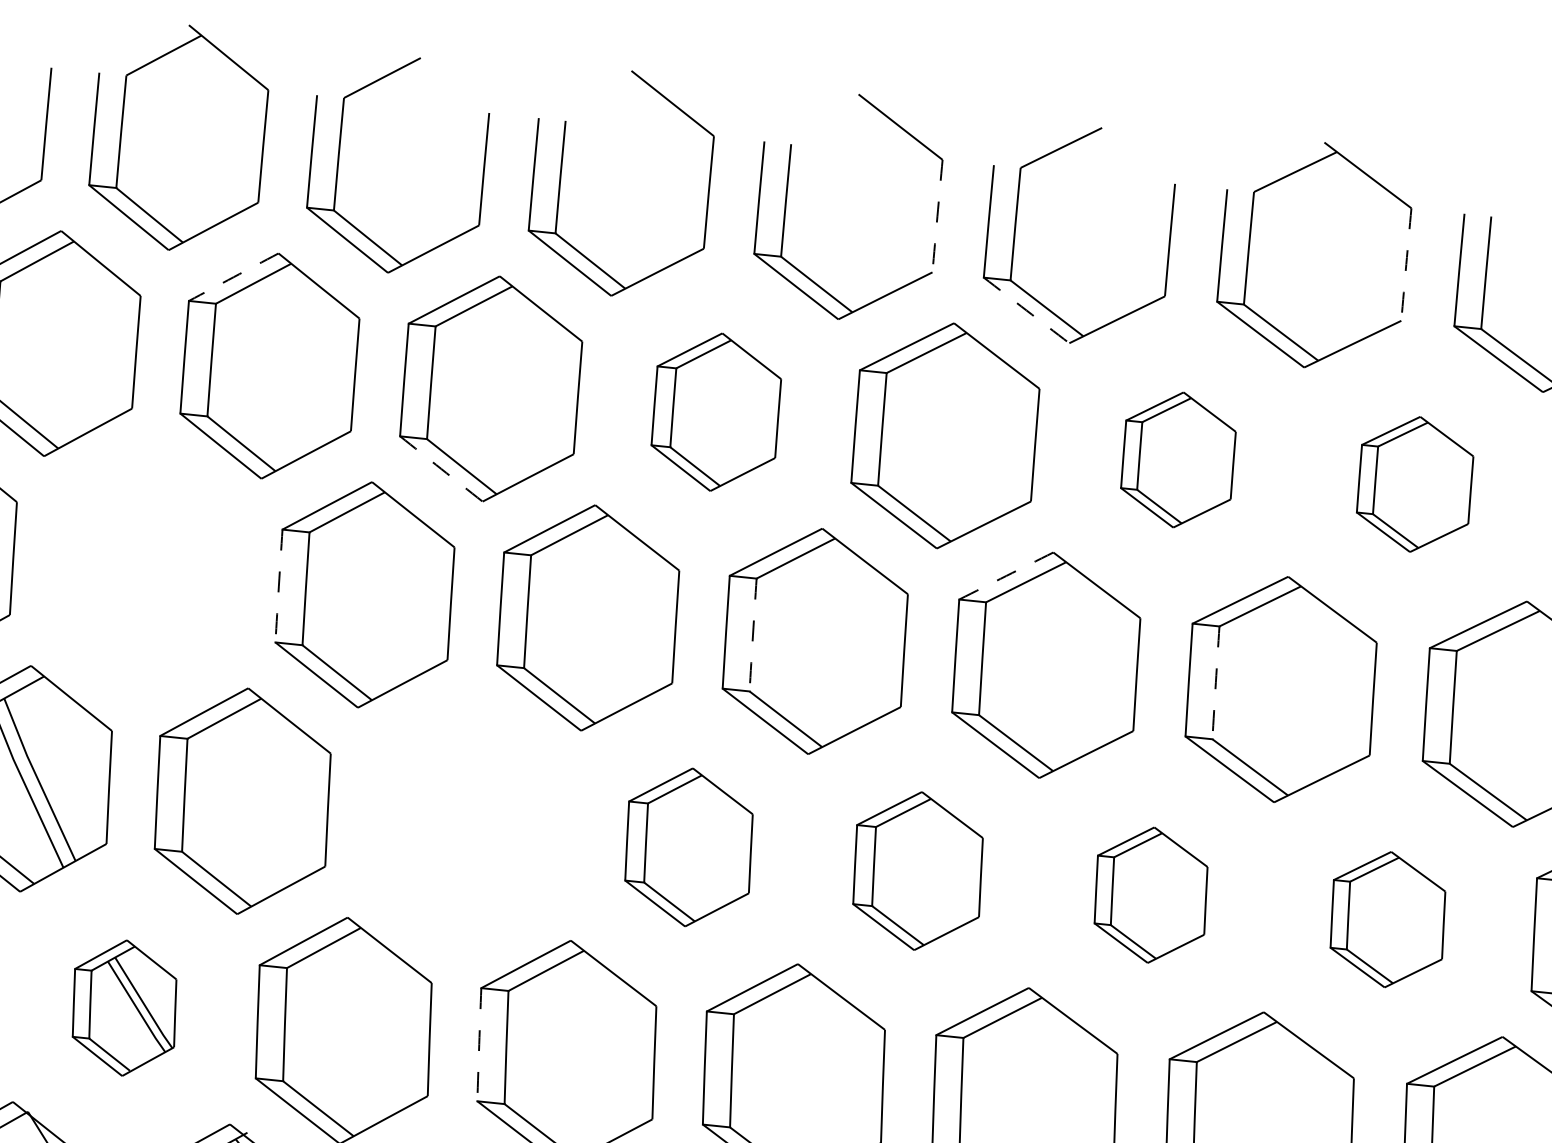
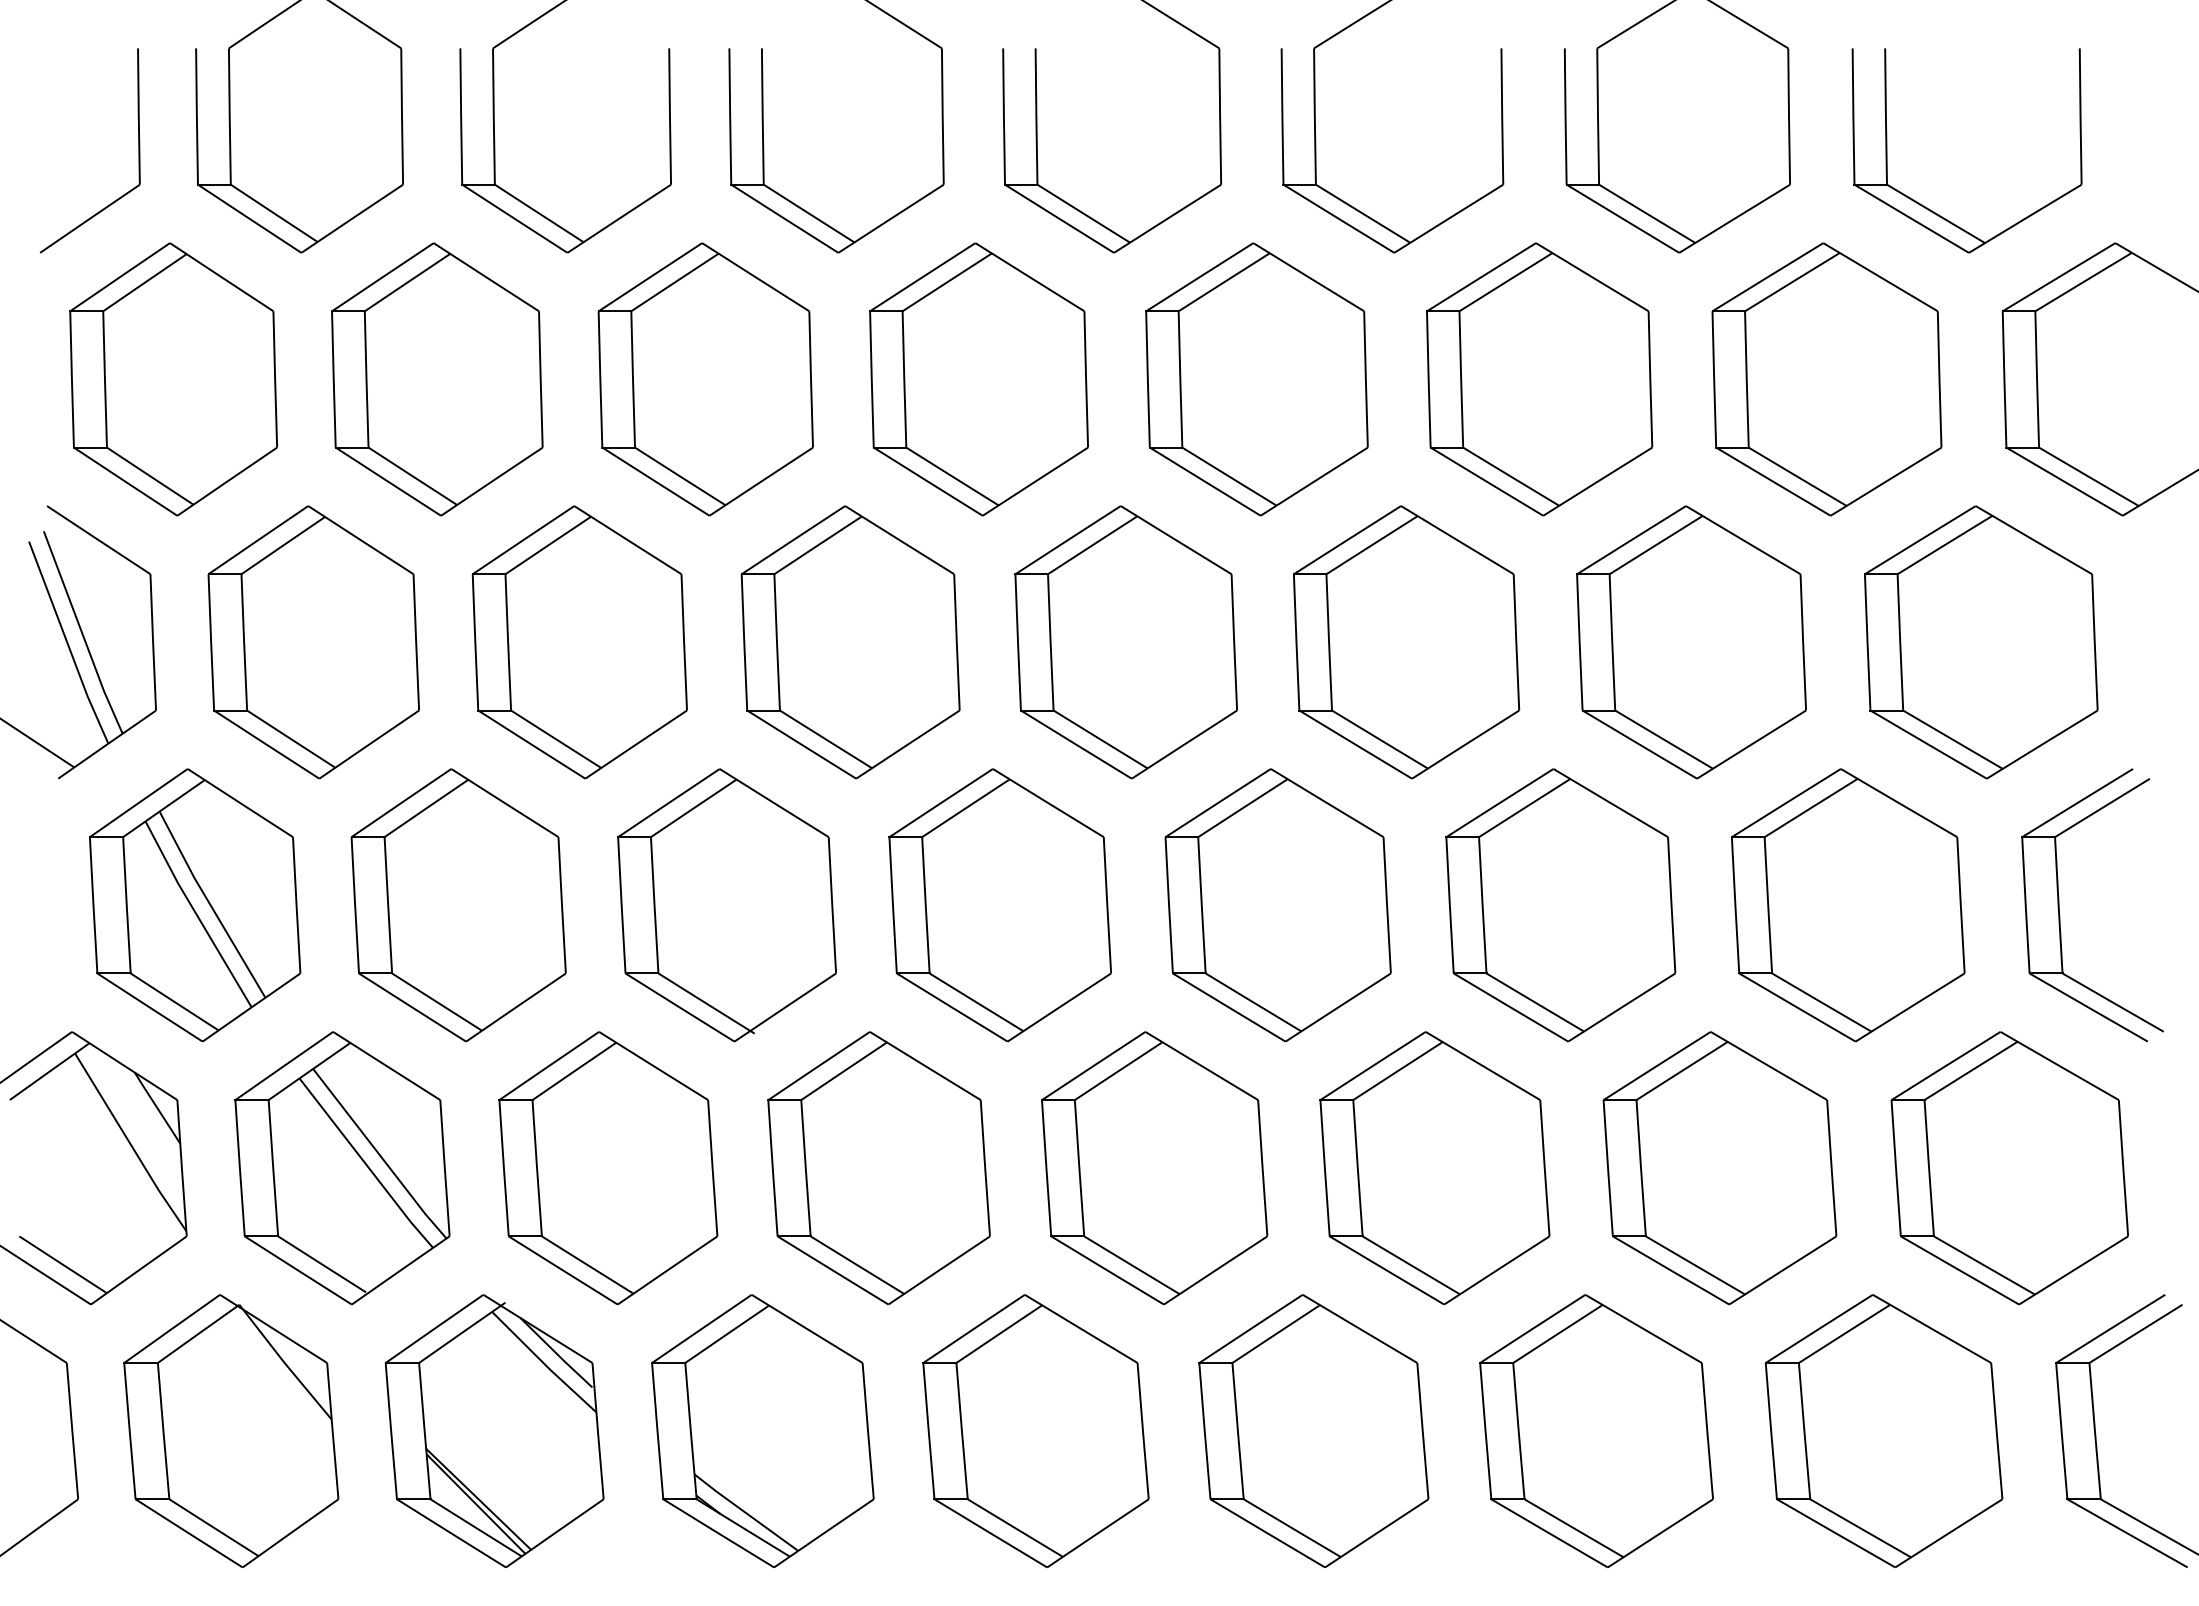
arc: (937, 216) -> (1220, 116), dashed -> solid
arc: (1406, 264) -> (1789, 116), dashed -> solid
arc: (233, 277) -> (382, 277), dashed -> solid
arc: (1026, 310) -> (1338, 218), dashed -> solid
part: (715, 412) -> (978, 379), size x1.43
part: (1178, 460) -> (1539, 379), size x1.67
arc: (441, 468) -> (655, 481), dashed -> solid
part: (1414, 484) -> (1826, 379), size x1.67
part: (145, 572) -> (313, 642), added
arc: (1006, 576) -> (1347, 540), dashed -> solid
arc: (278, 586) -> (475, 642), dashed -> solid
arc: (752, 635) -> (1050, 642), dashed -> solid
arc: (1216, 682) -> (1612, 642), dashed -> solid
part: (463, 824) -> (726, 905), added
part: (688, 847) -> (999, 905), size x1.43
part: (917, 871) -> (1277, 905), size x1.43
part: (1150, 895) -> (1560, 905), size x1.67
part: (1388, 919) -> (1848, 905), size x1.67
part: (124, 1008) -> (342, 1168), size x1.67
arc: (478, 1044) -> (772, 1168), dashed -> solid

